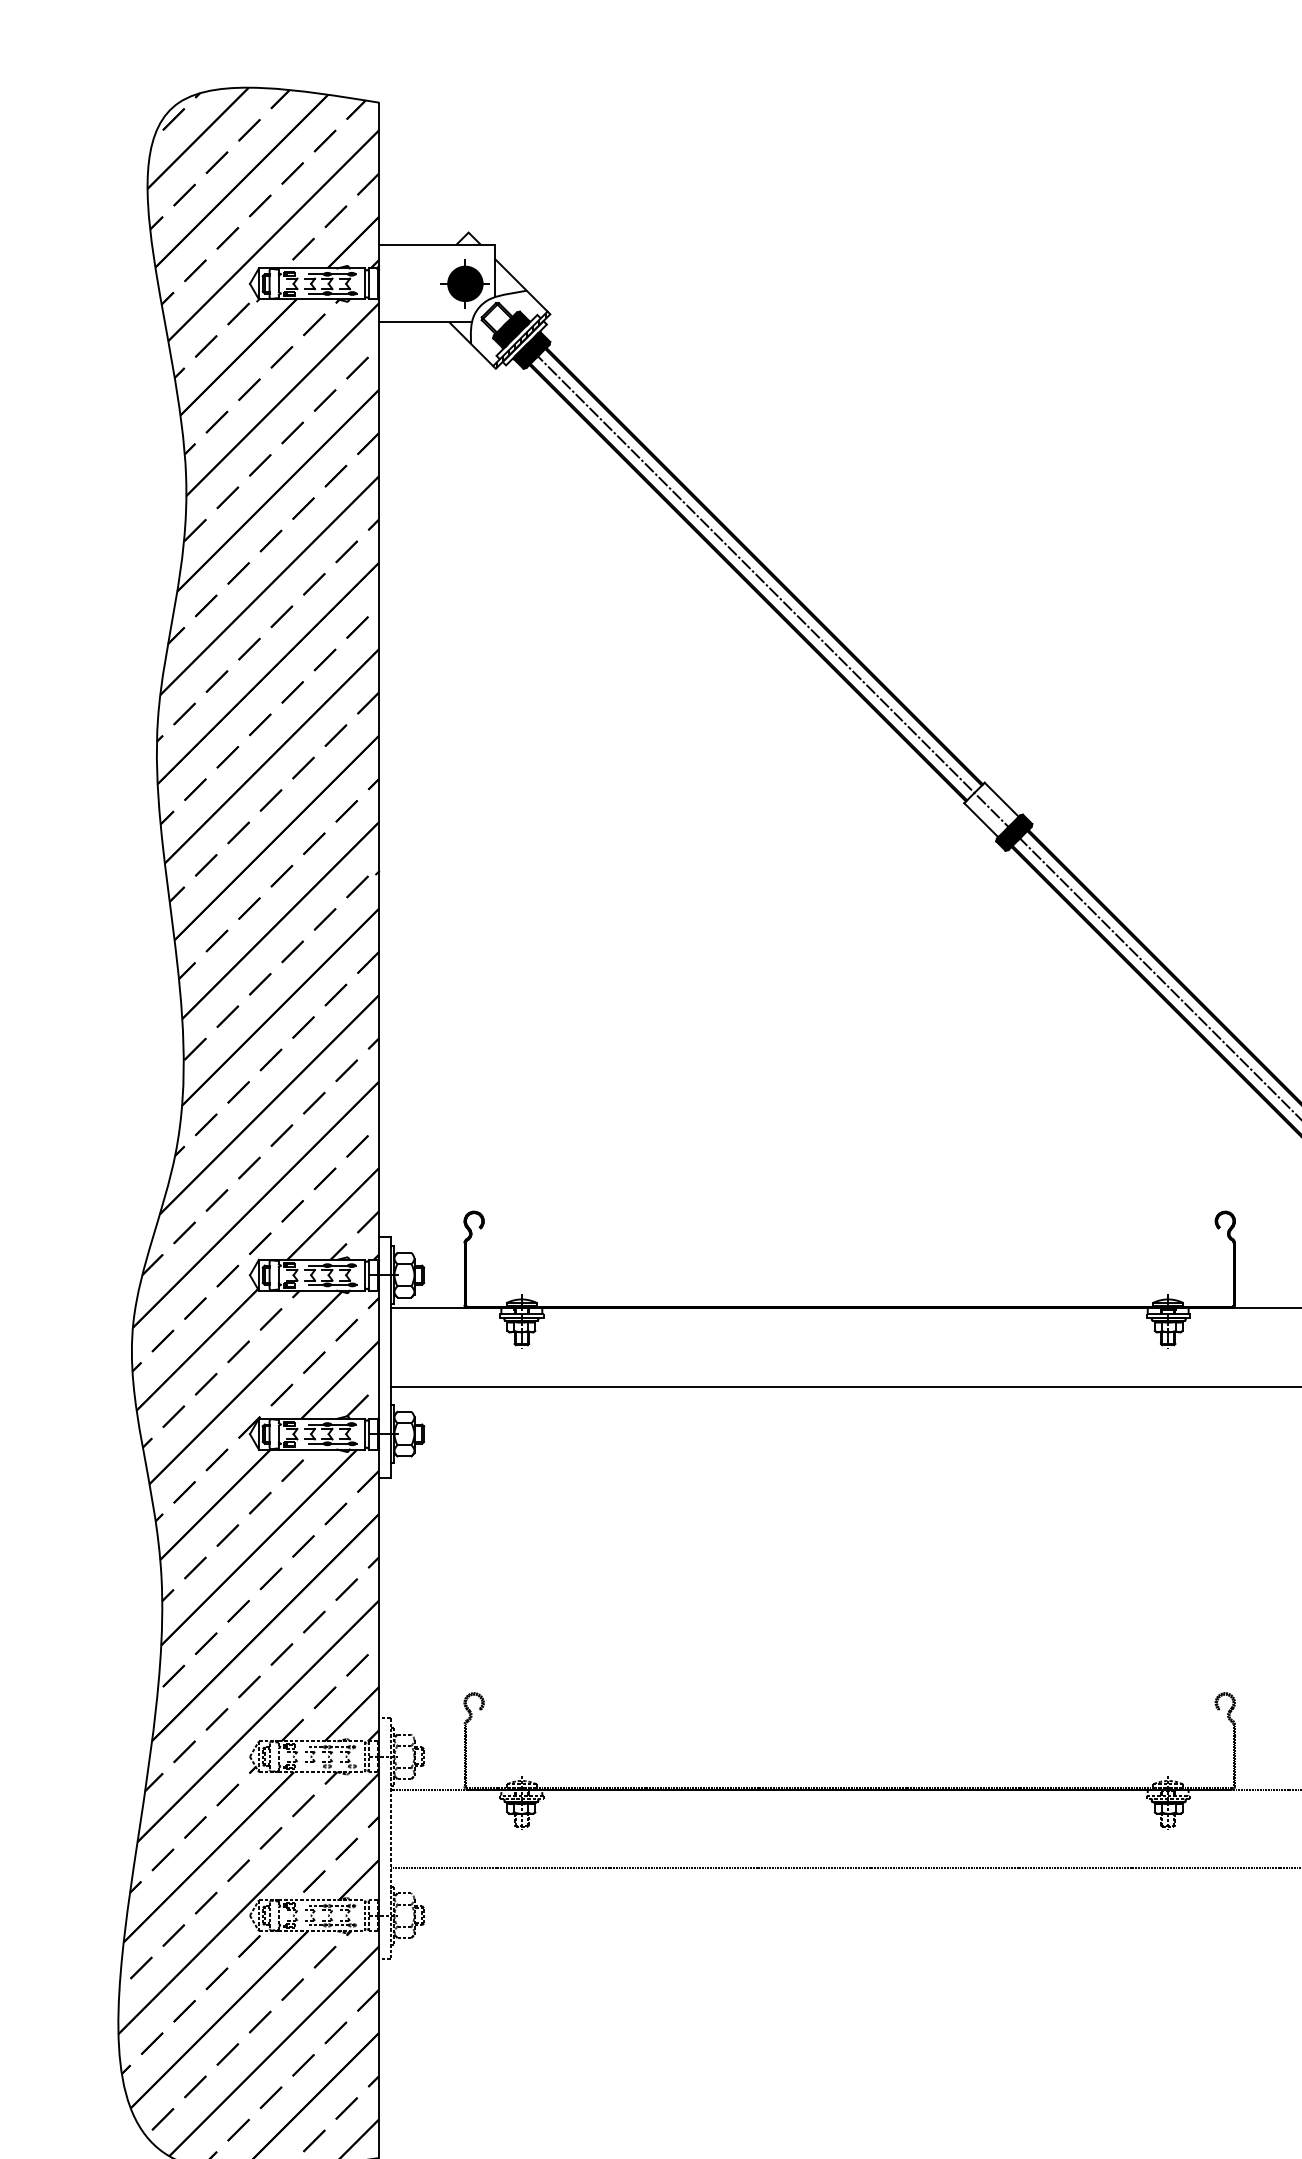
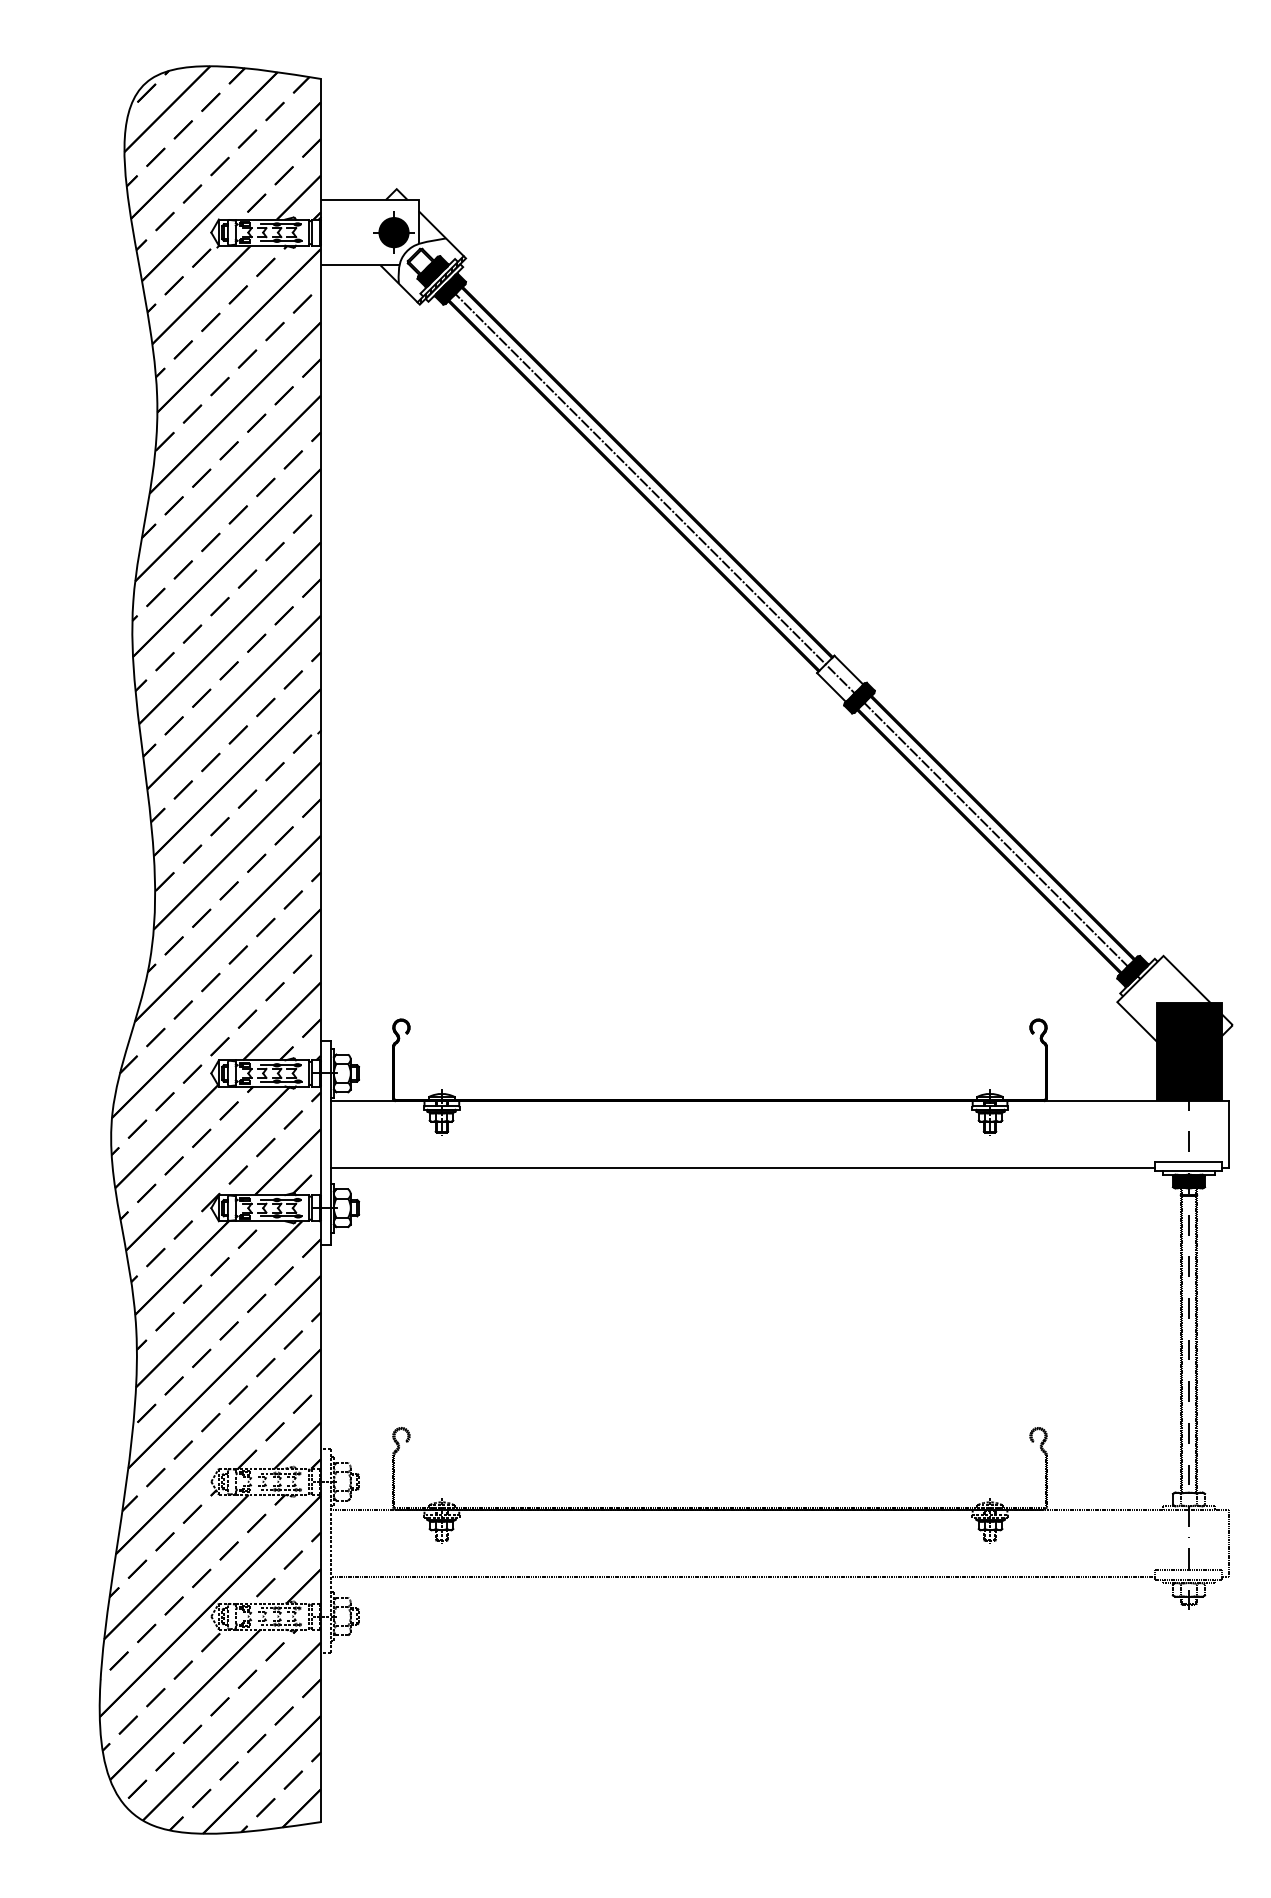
line: (331, 1765) -> (280, 1489), added

